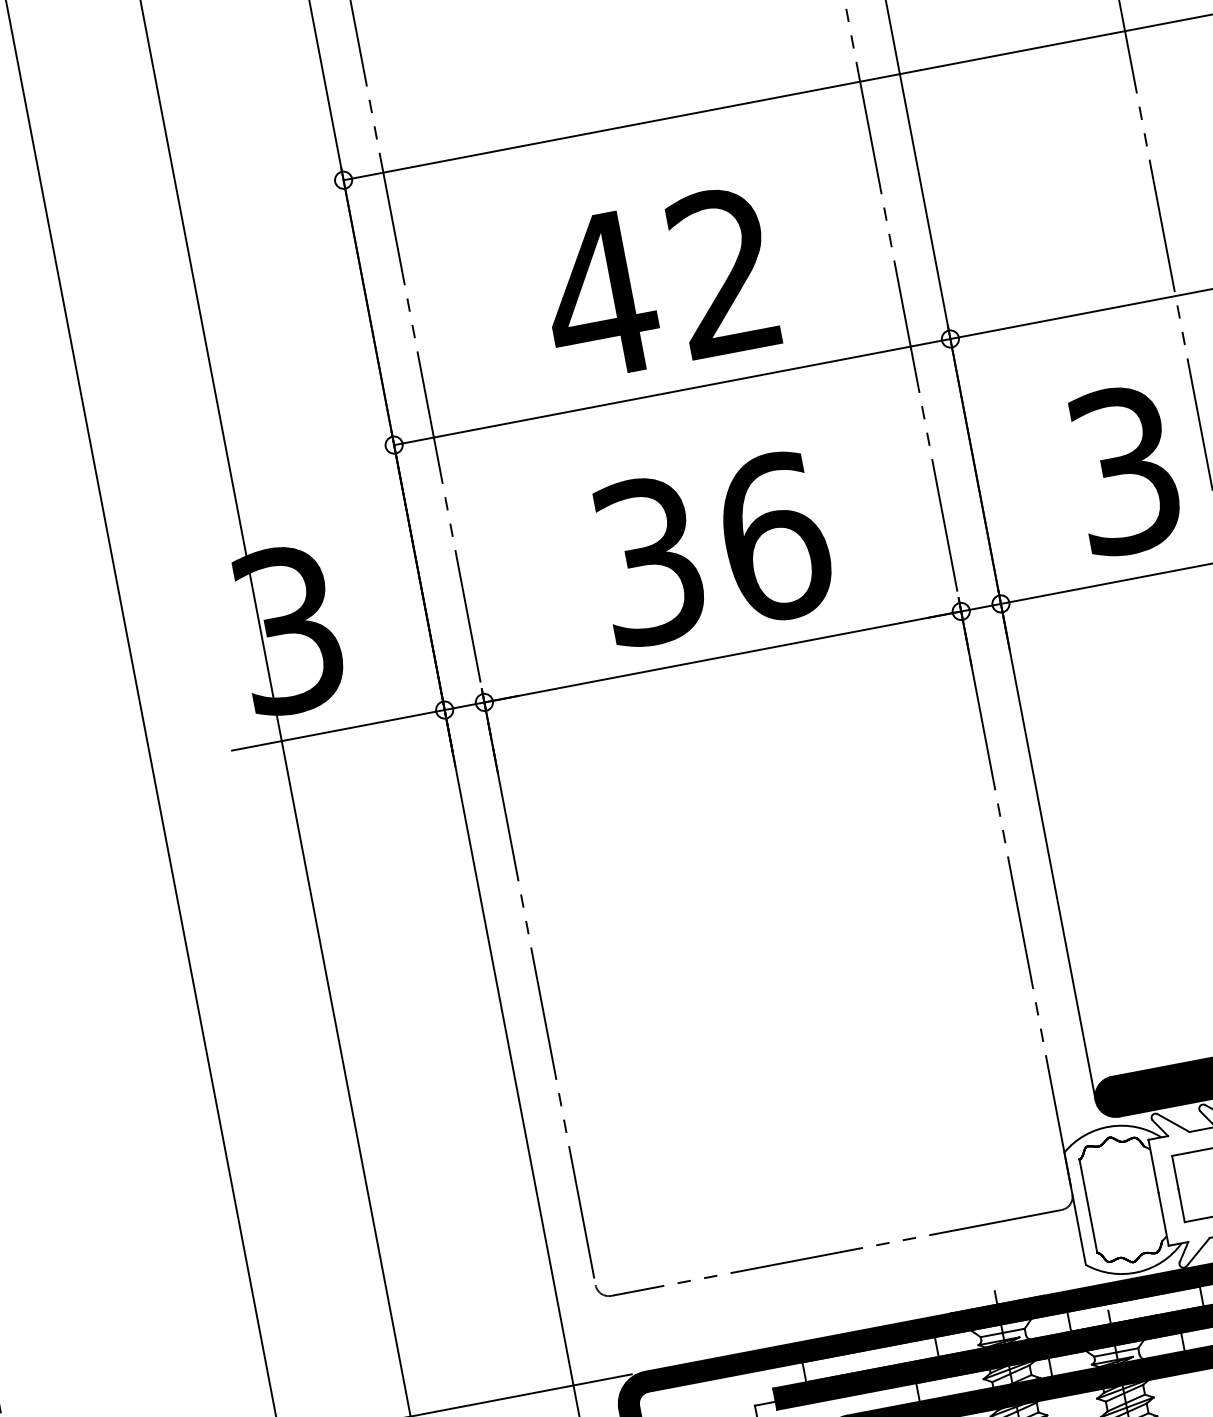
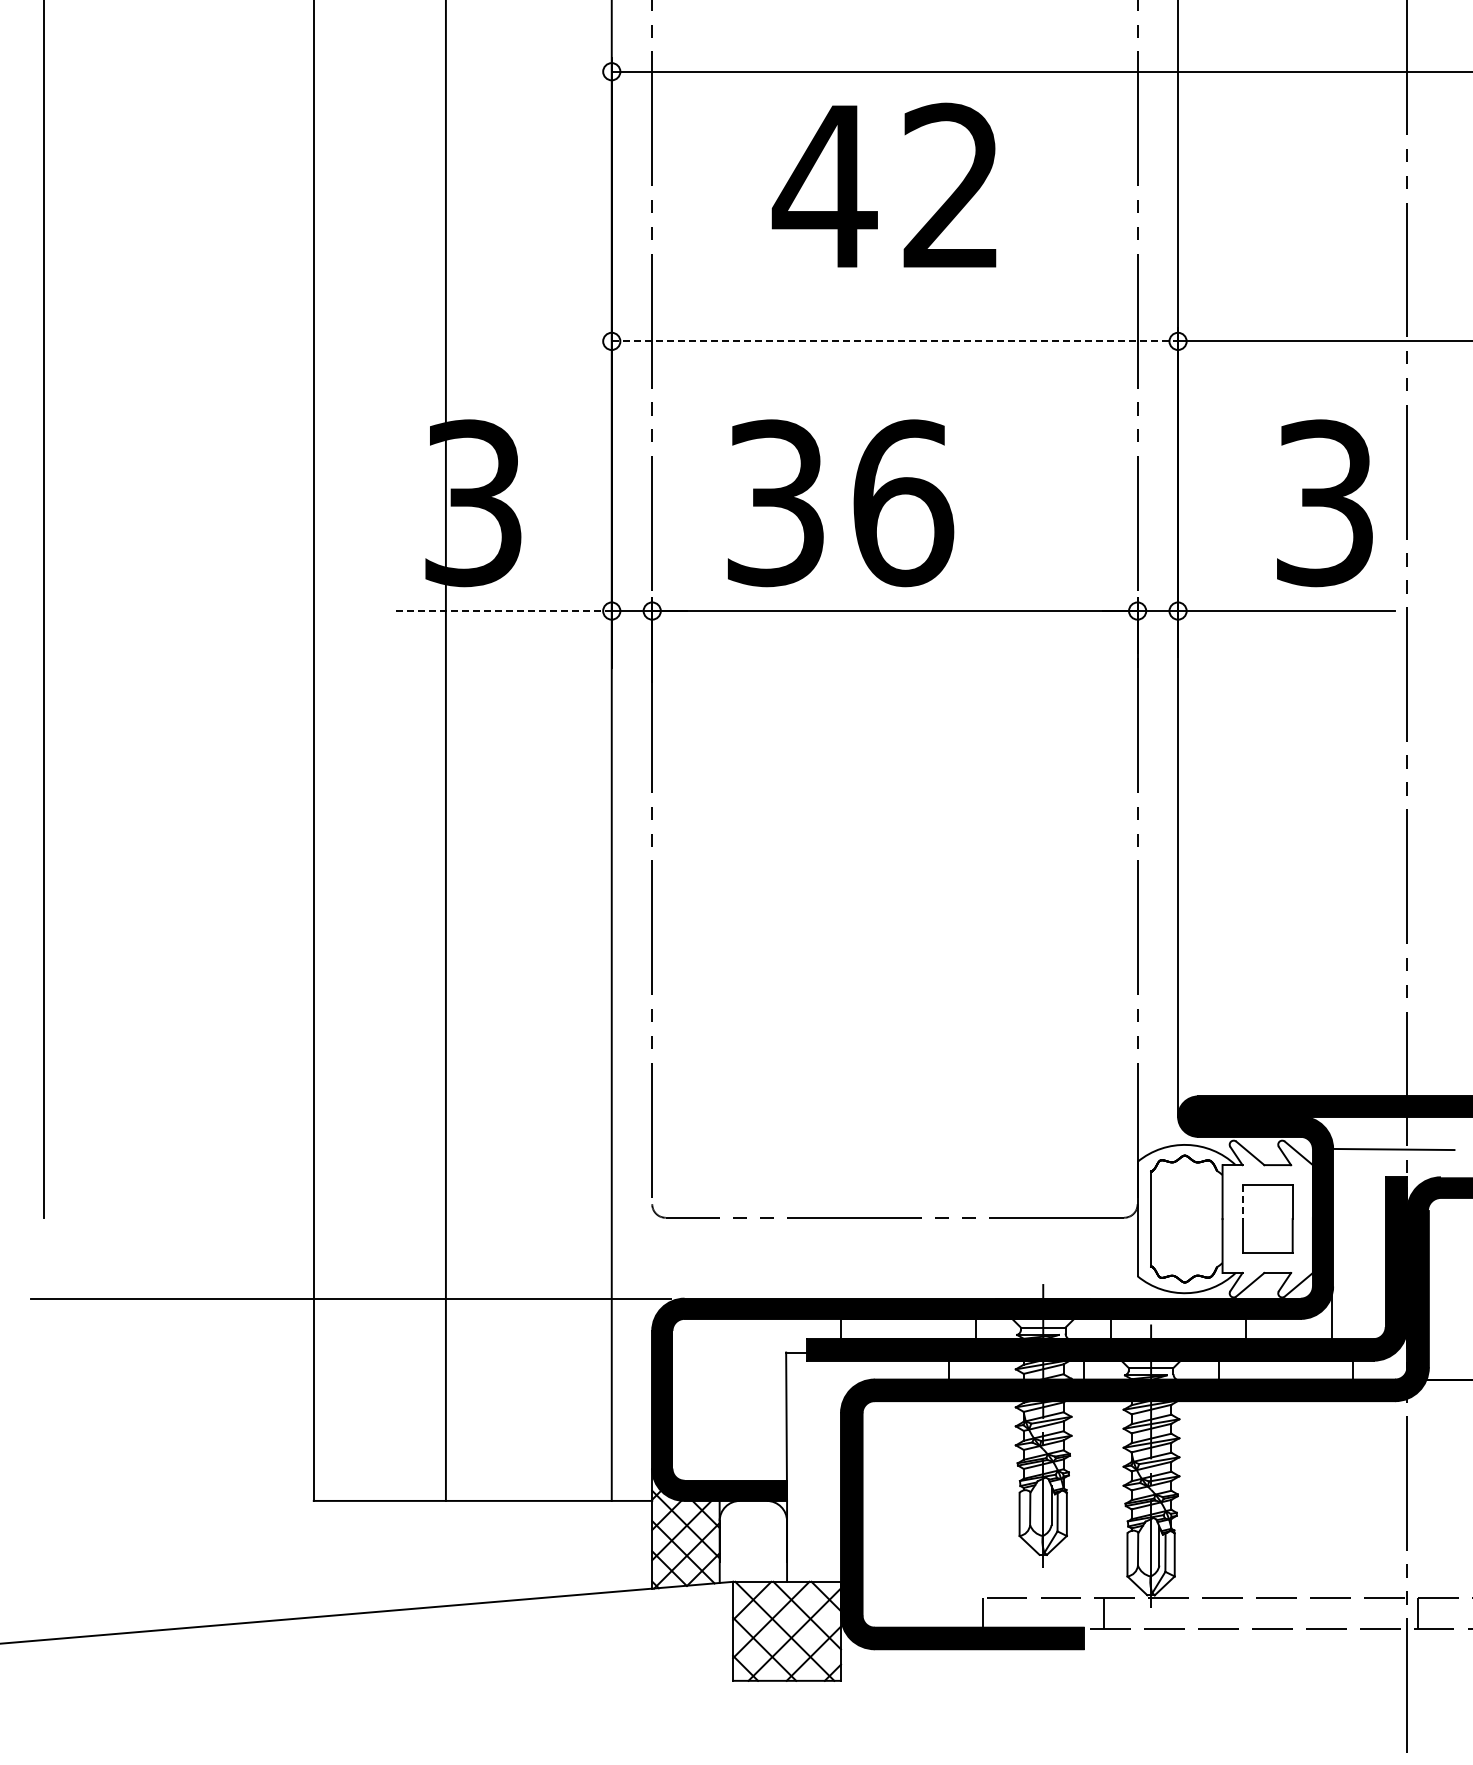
text: (657, 283) -> (883, 184), moved
line: (672, 392) -> (895, 341), solid -> dashed
text: (714, 549) -> (841, 503), moved
line: (338, 730) -> (503, 611), solid -> dashed
line: (1175, 1172) -> (1242, 1202), solid -> dashed

